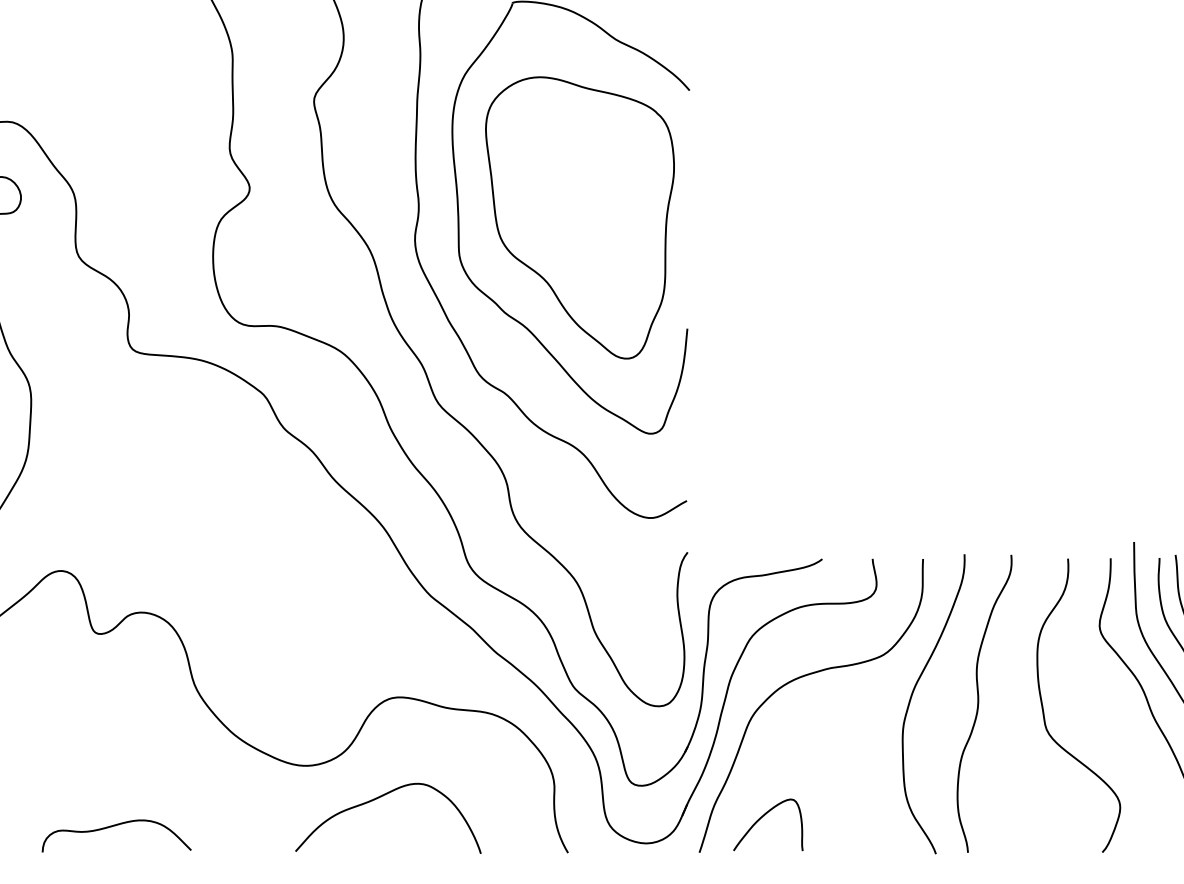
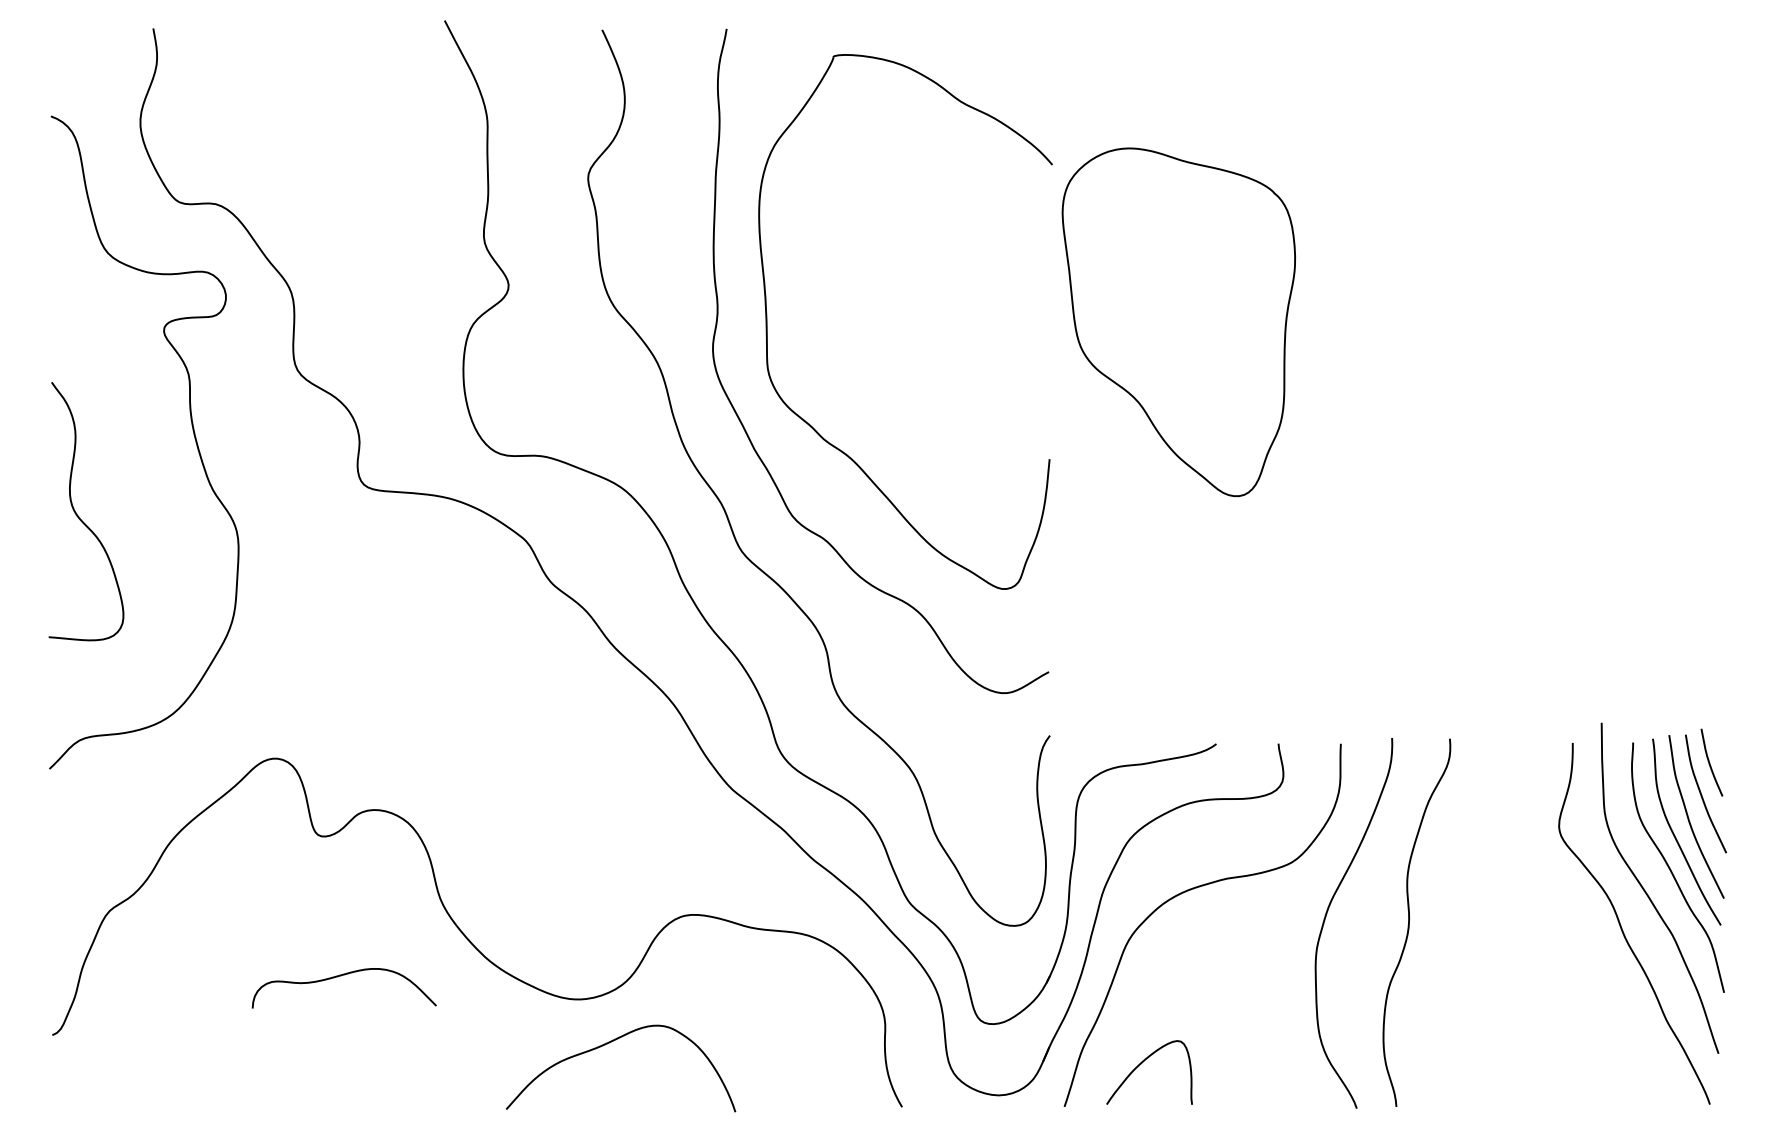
part: (579, 218) -> (1178, 322), moved
curve: (1044, 710) -> (1490, 931), removed
curve: (377, 799) -> (607, 1044), moved
curve: (114, 826) -> (341, 976), moved

